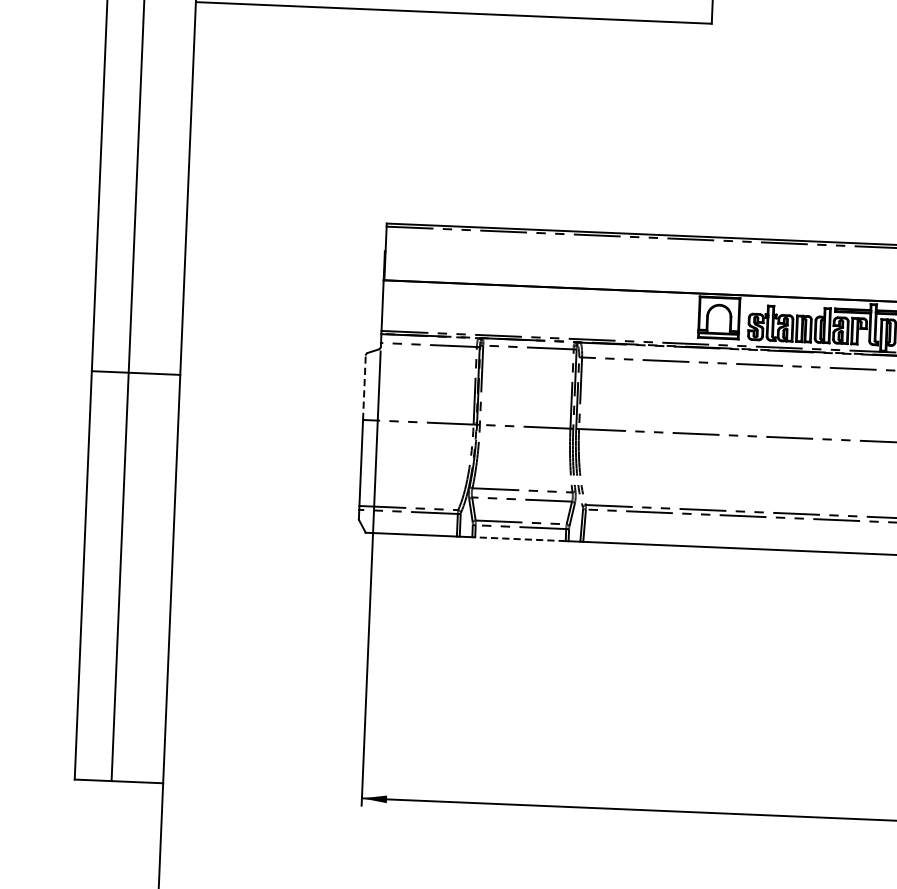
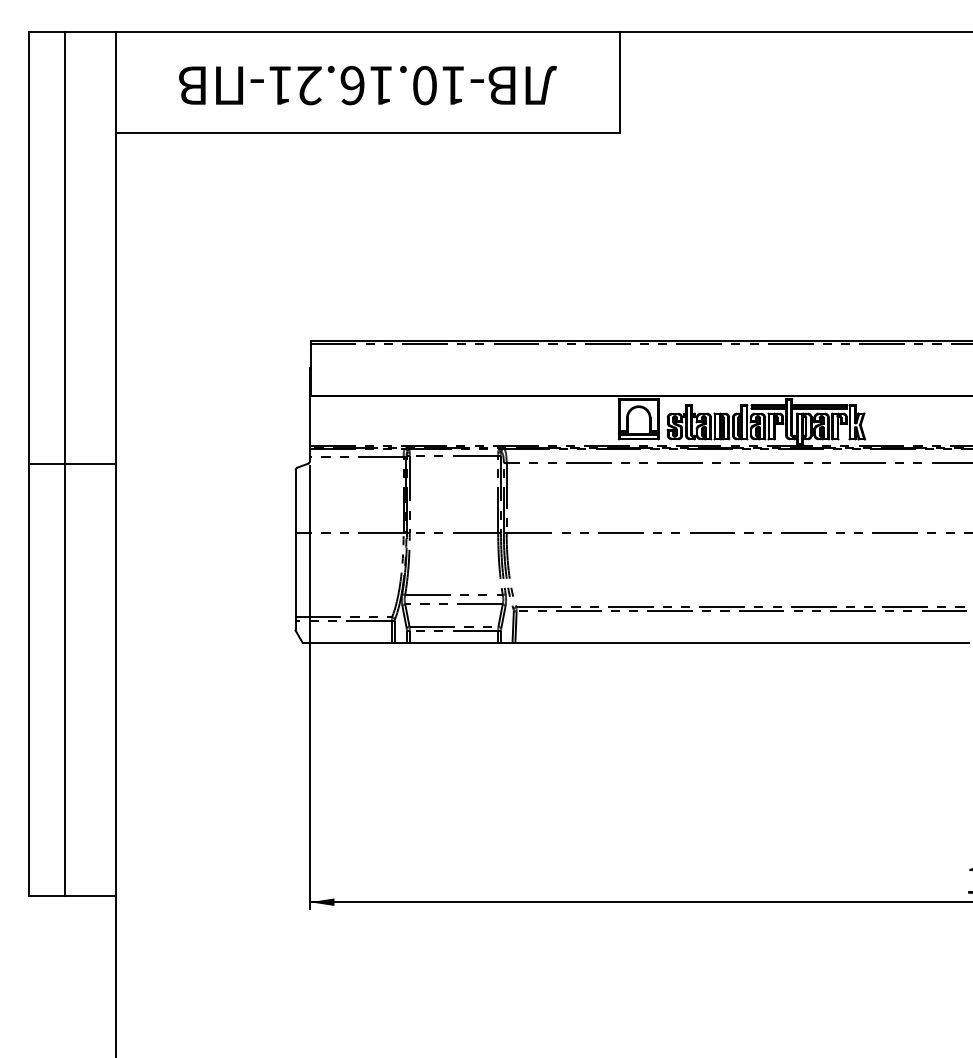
line: (136, 372) -> (72, 463), moved
line: (364, 387) -> (295, 501), dashed -> solid
line: (519, 539) -> (453, 643), dashed -> solid

